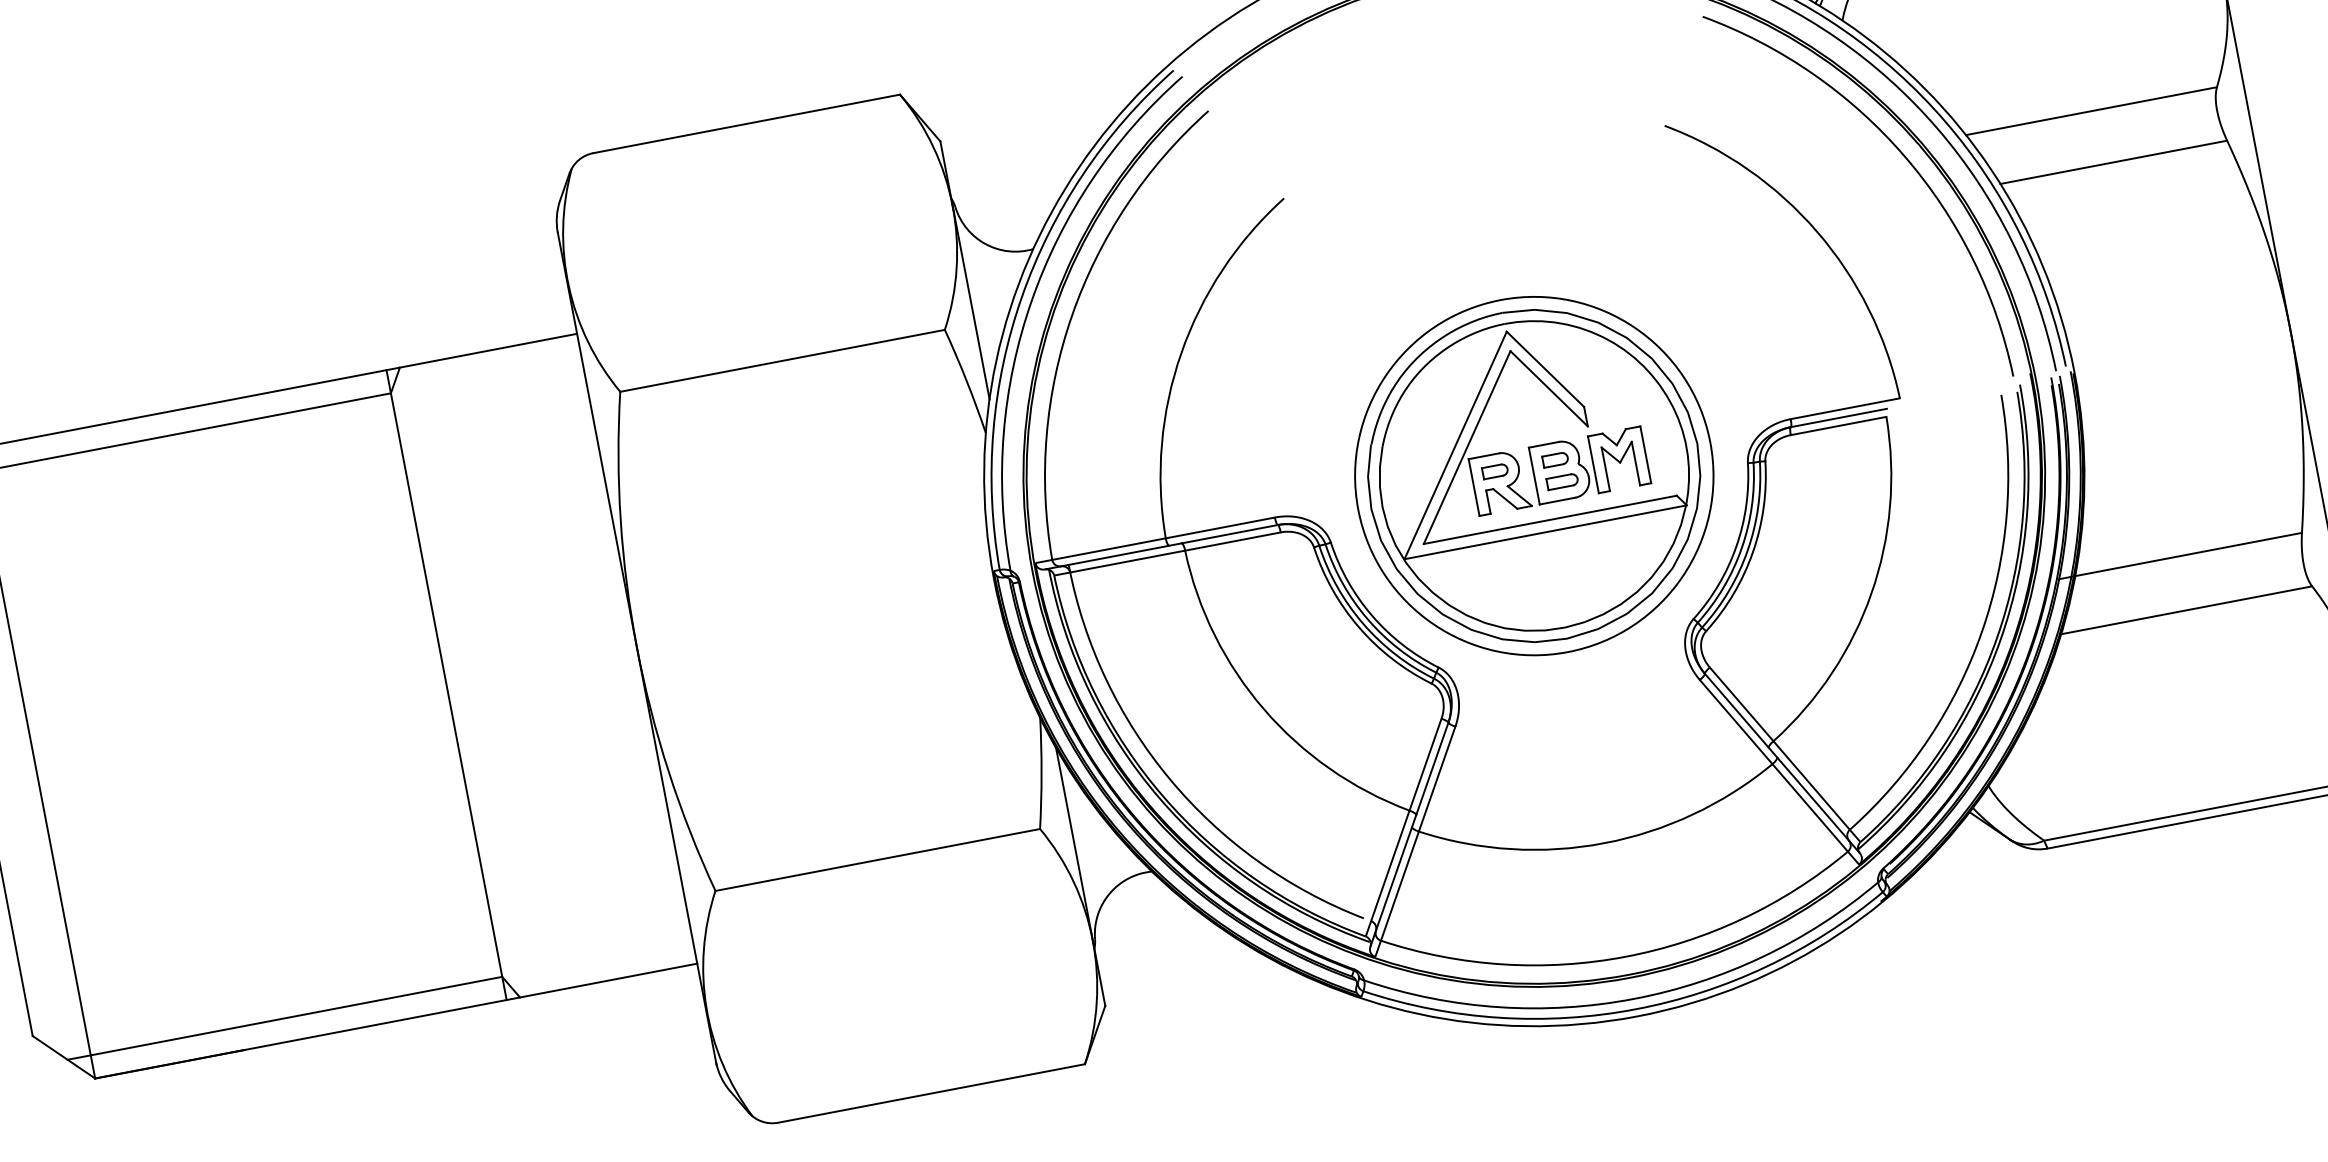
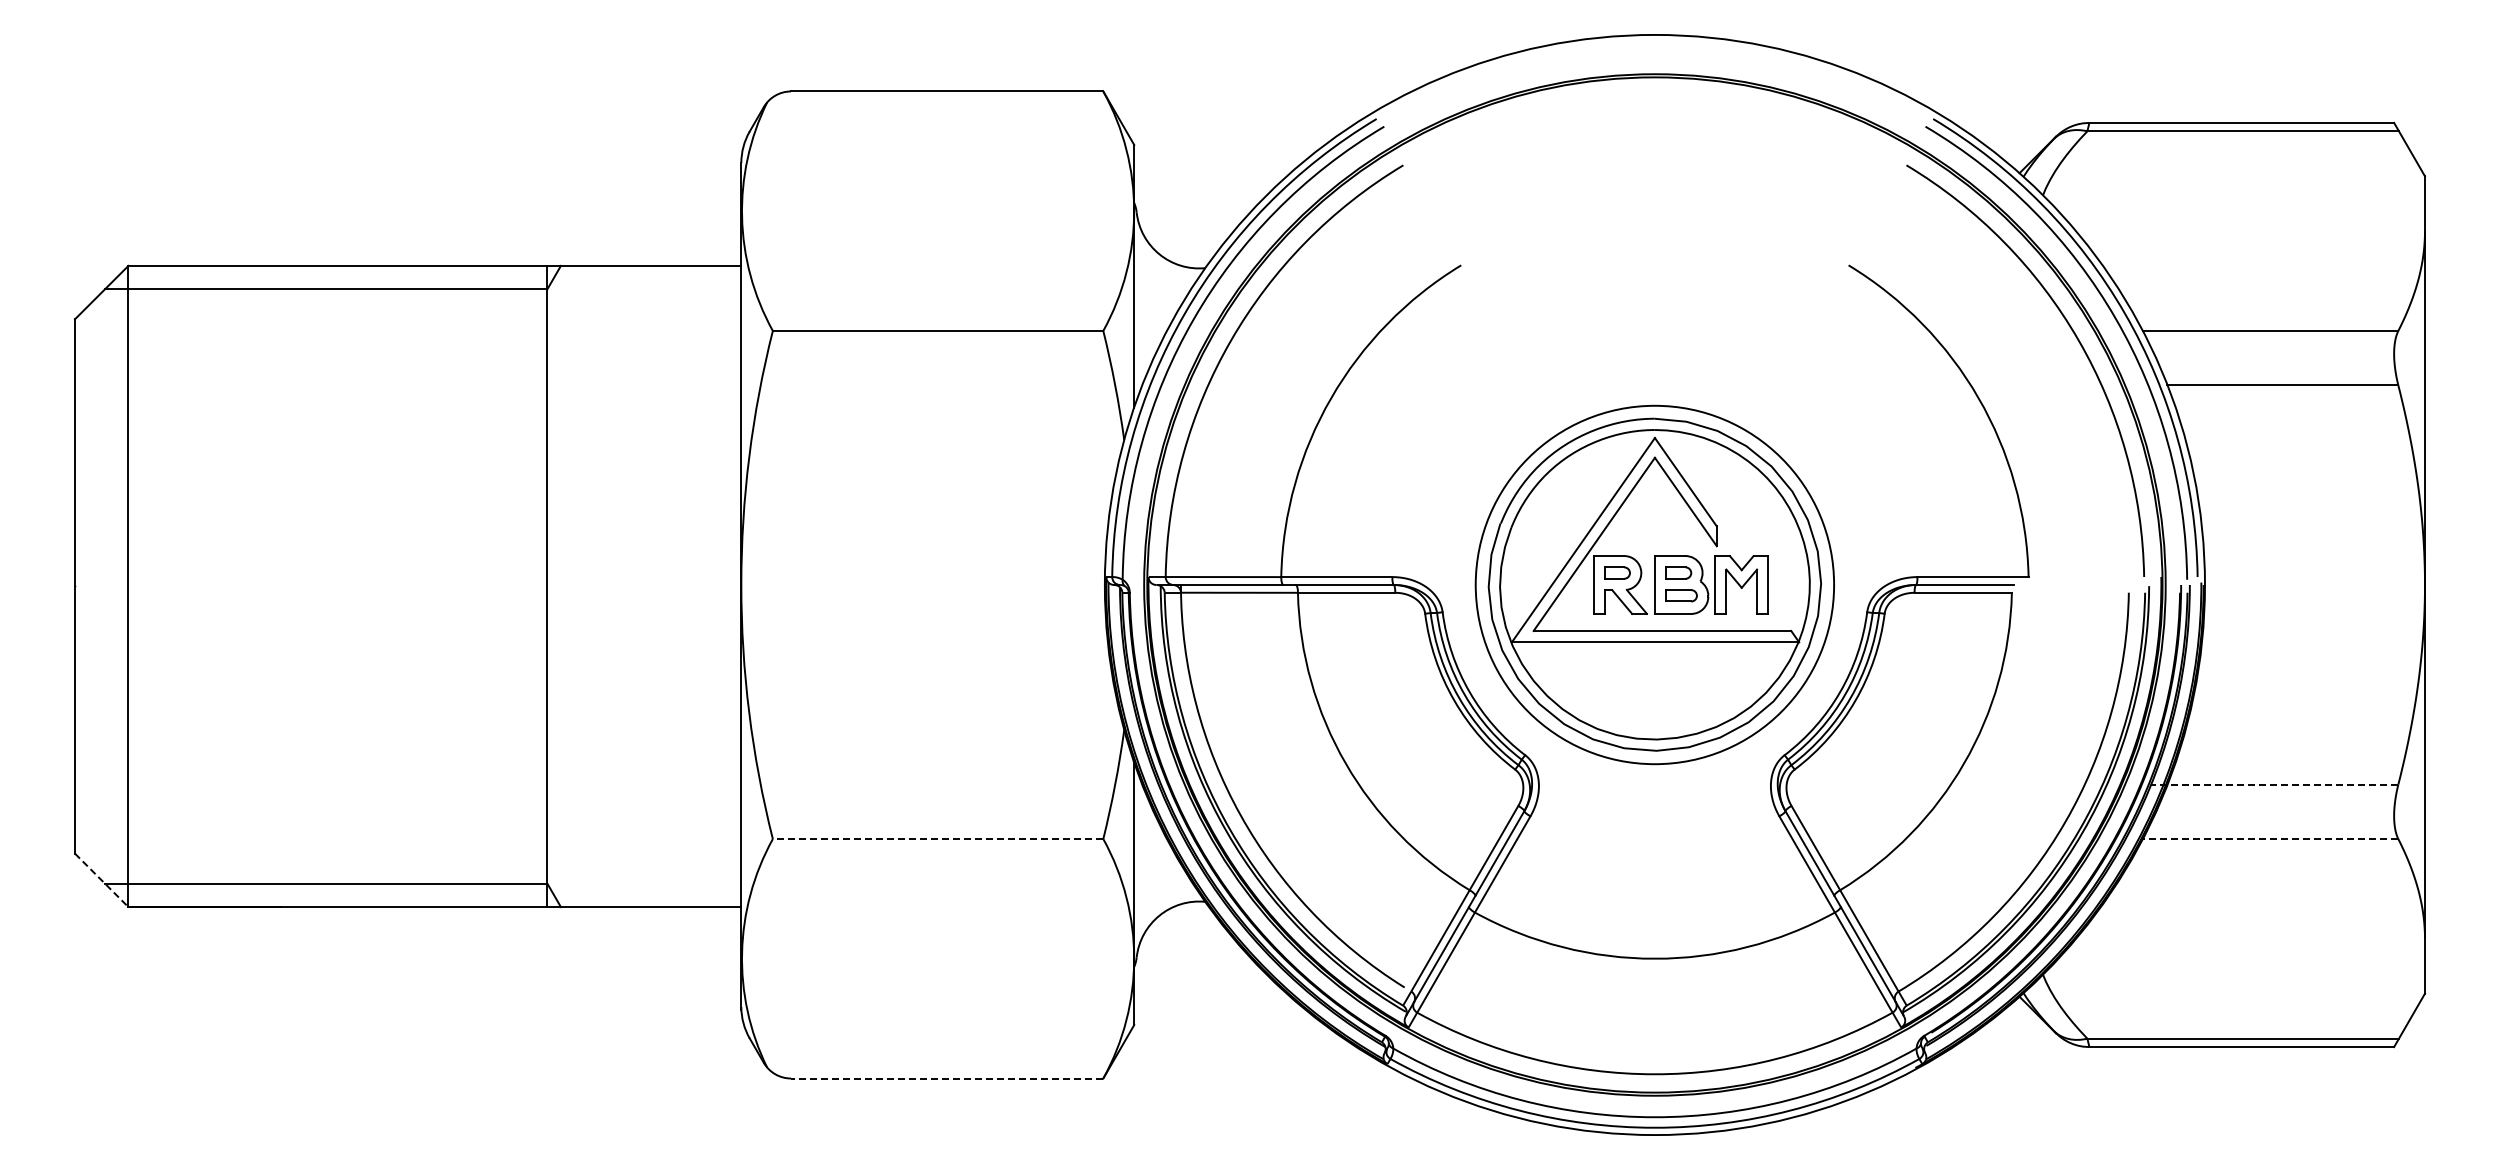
line: (2180, 555) -> (2274, 784), solid -> dashed
line: (2186, 610) -> (2270, 839), solid -> dashed
line: (877, 860) -> (937, 839), solid -> dashed
line: (63, 1057) -> (101, 880), solid -> dashed
line: (930, 1093) -> (946, 1078), solid -> dashed

